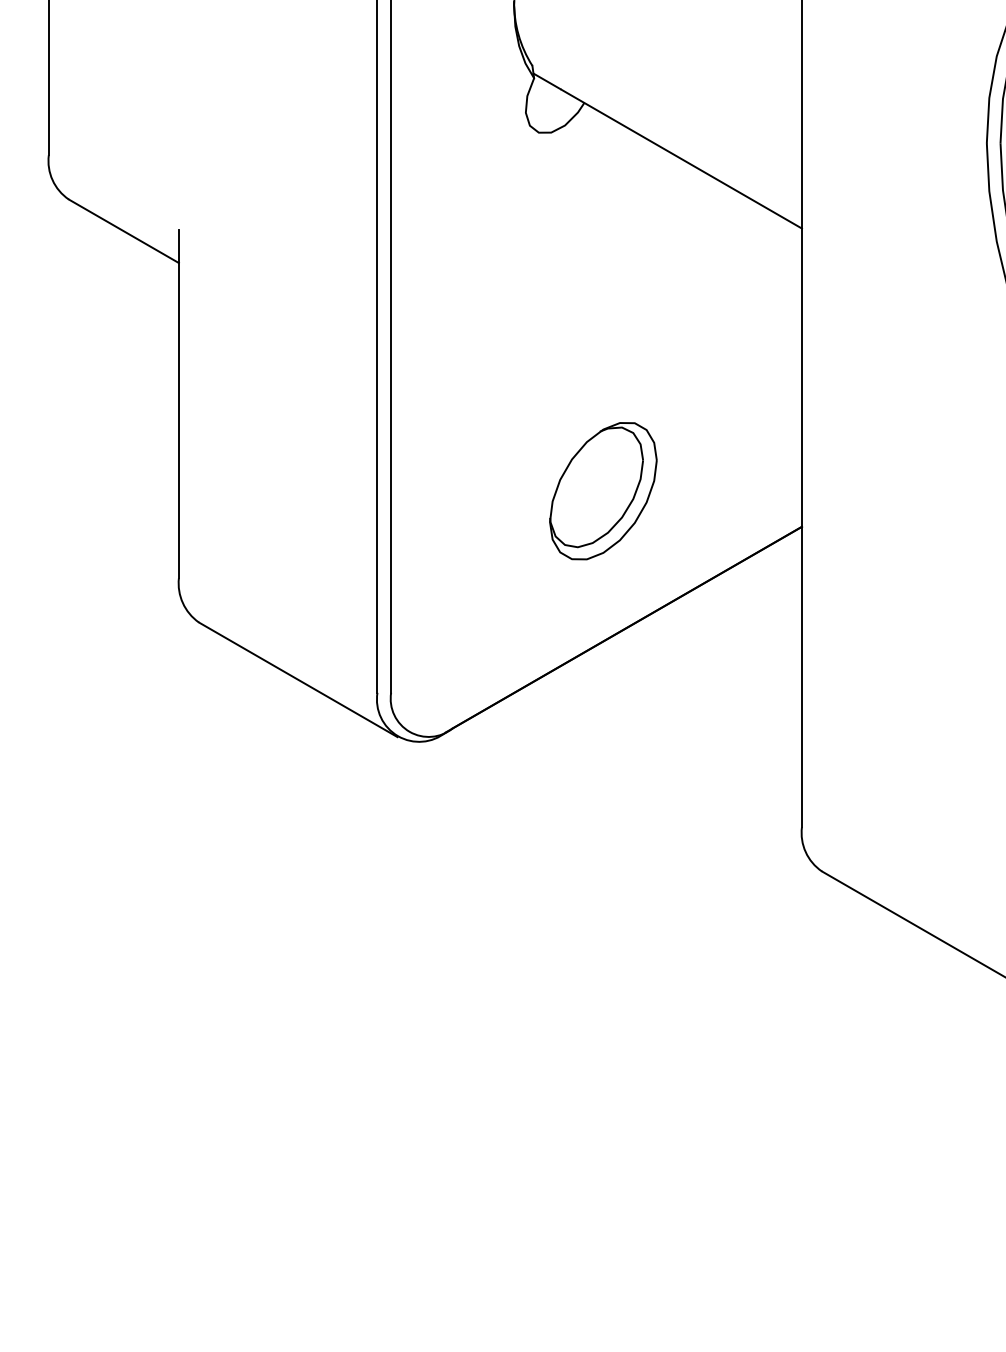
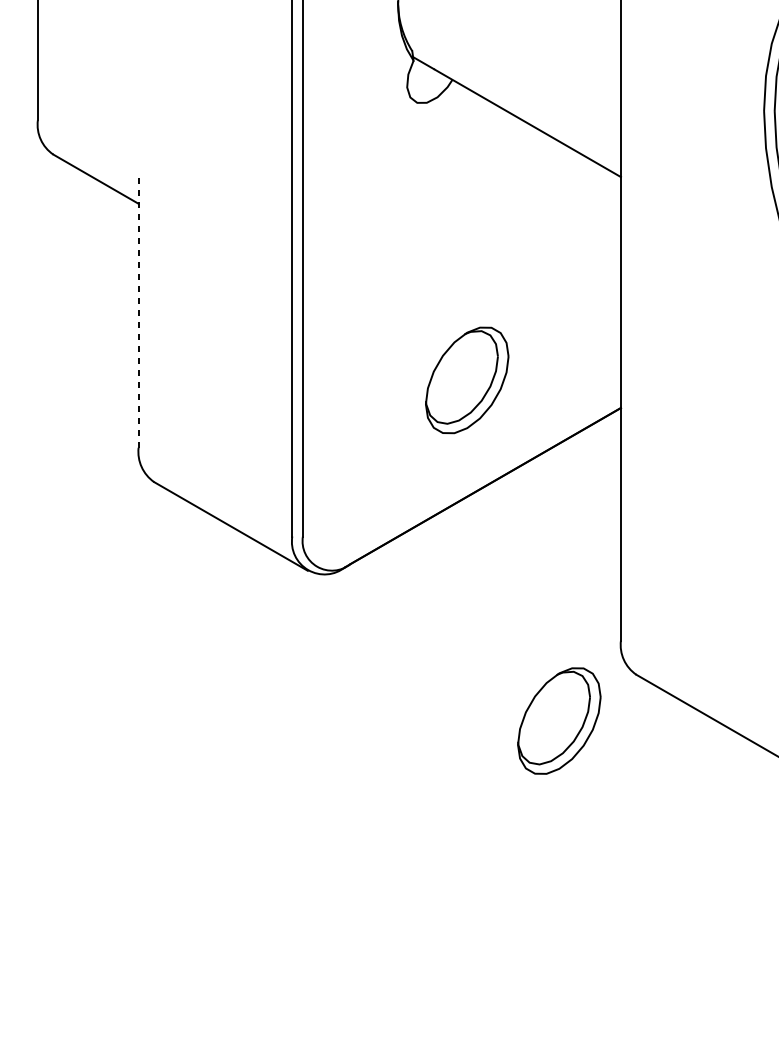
line: (178, 404) -> (138, 313), solid -> dashed
part: (722, 931) -> (559, 721), added

